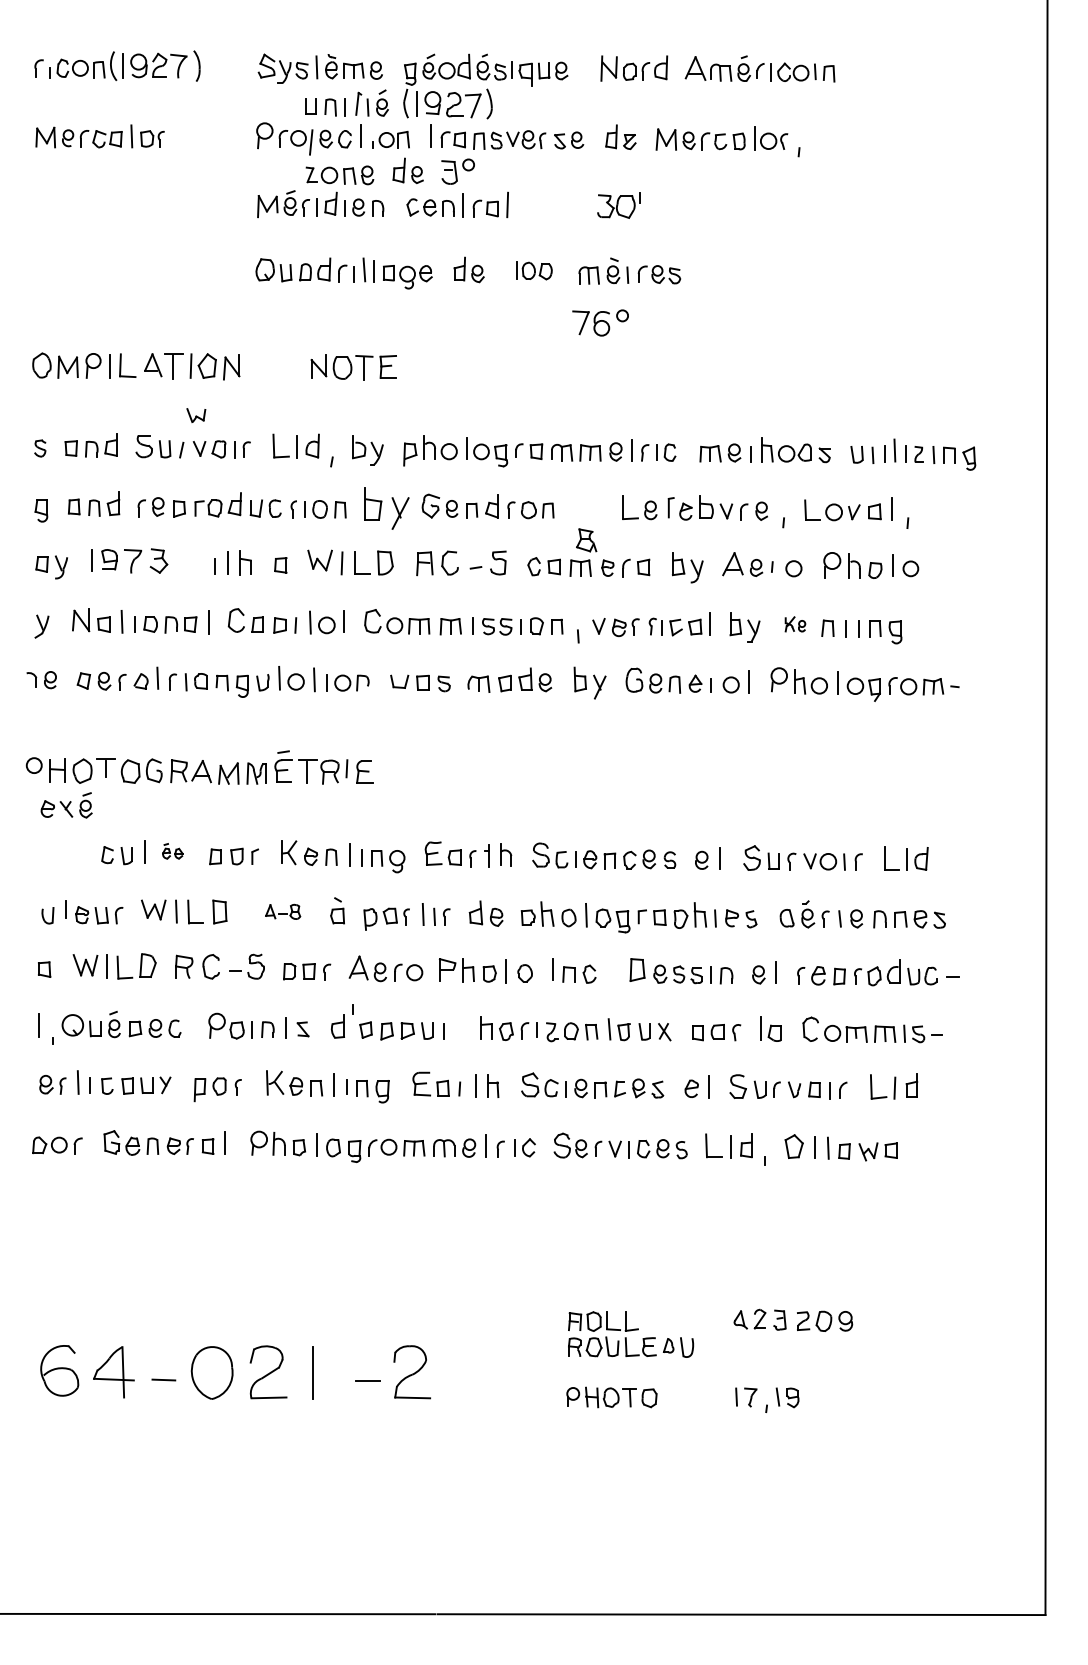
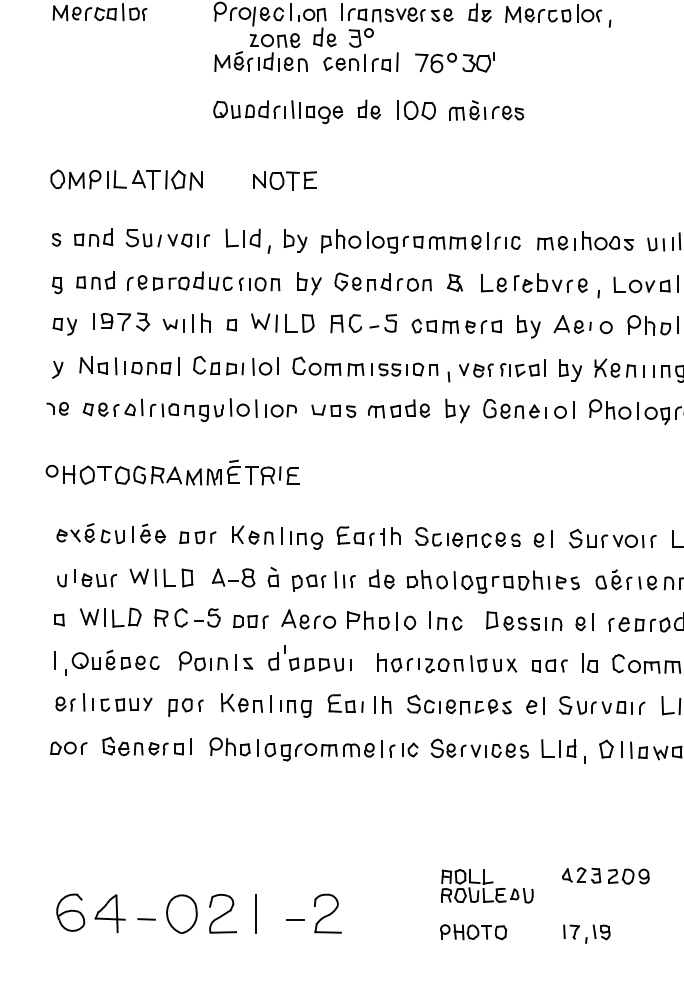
part: (534, 270) -> (417, 110), size x1.43
part: (600, 322) -> (435, 62), moved
part: (196, 415) -> (170, 324), moved
part: (387, 508) -> (309, 283), size x0.71
part: (586, 540) -> (454, 282), moved
part: (795, 624) -> (607, 368), size x1.67
part: (66, 805) -> (75, 533), moved
part: (172, 851) -> (152, 533), size x1.67
part: (282, 911) -> (233, 577), size x1.67

